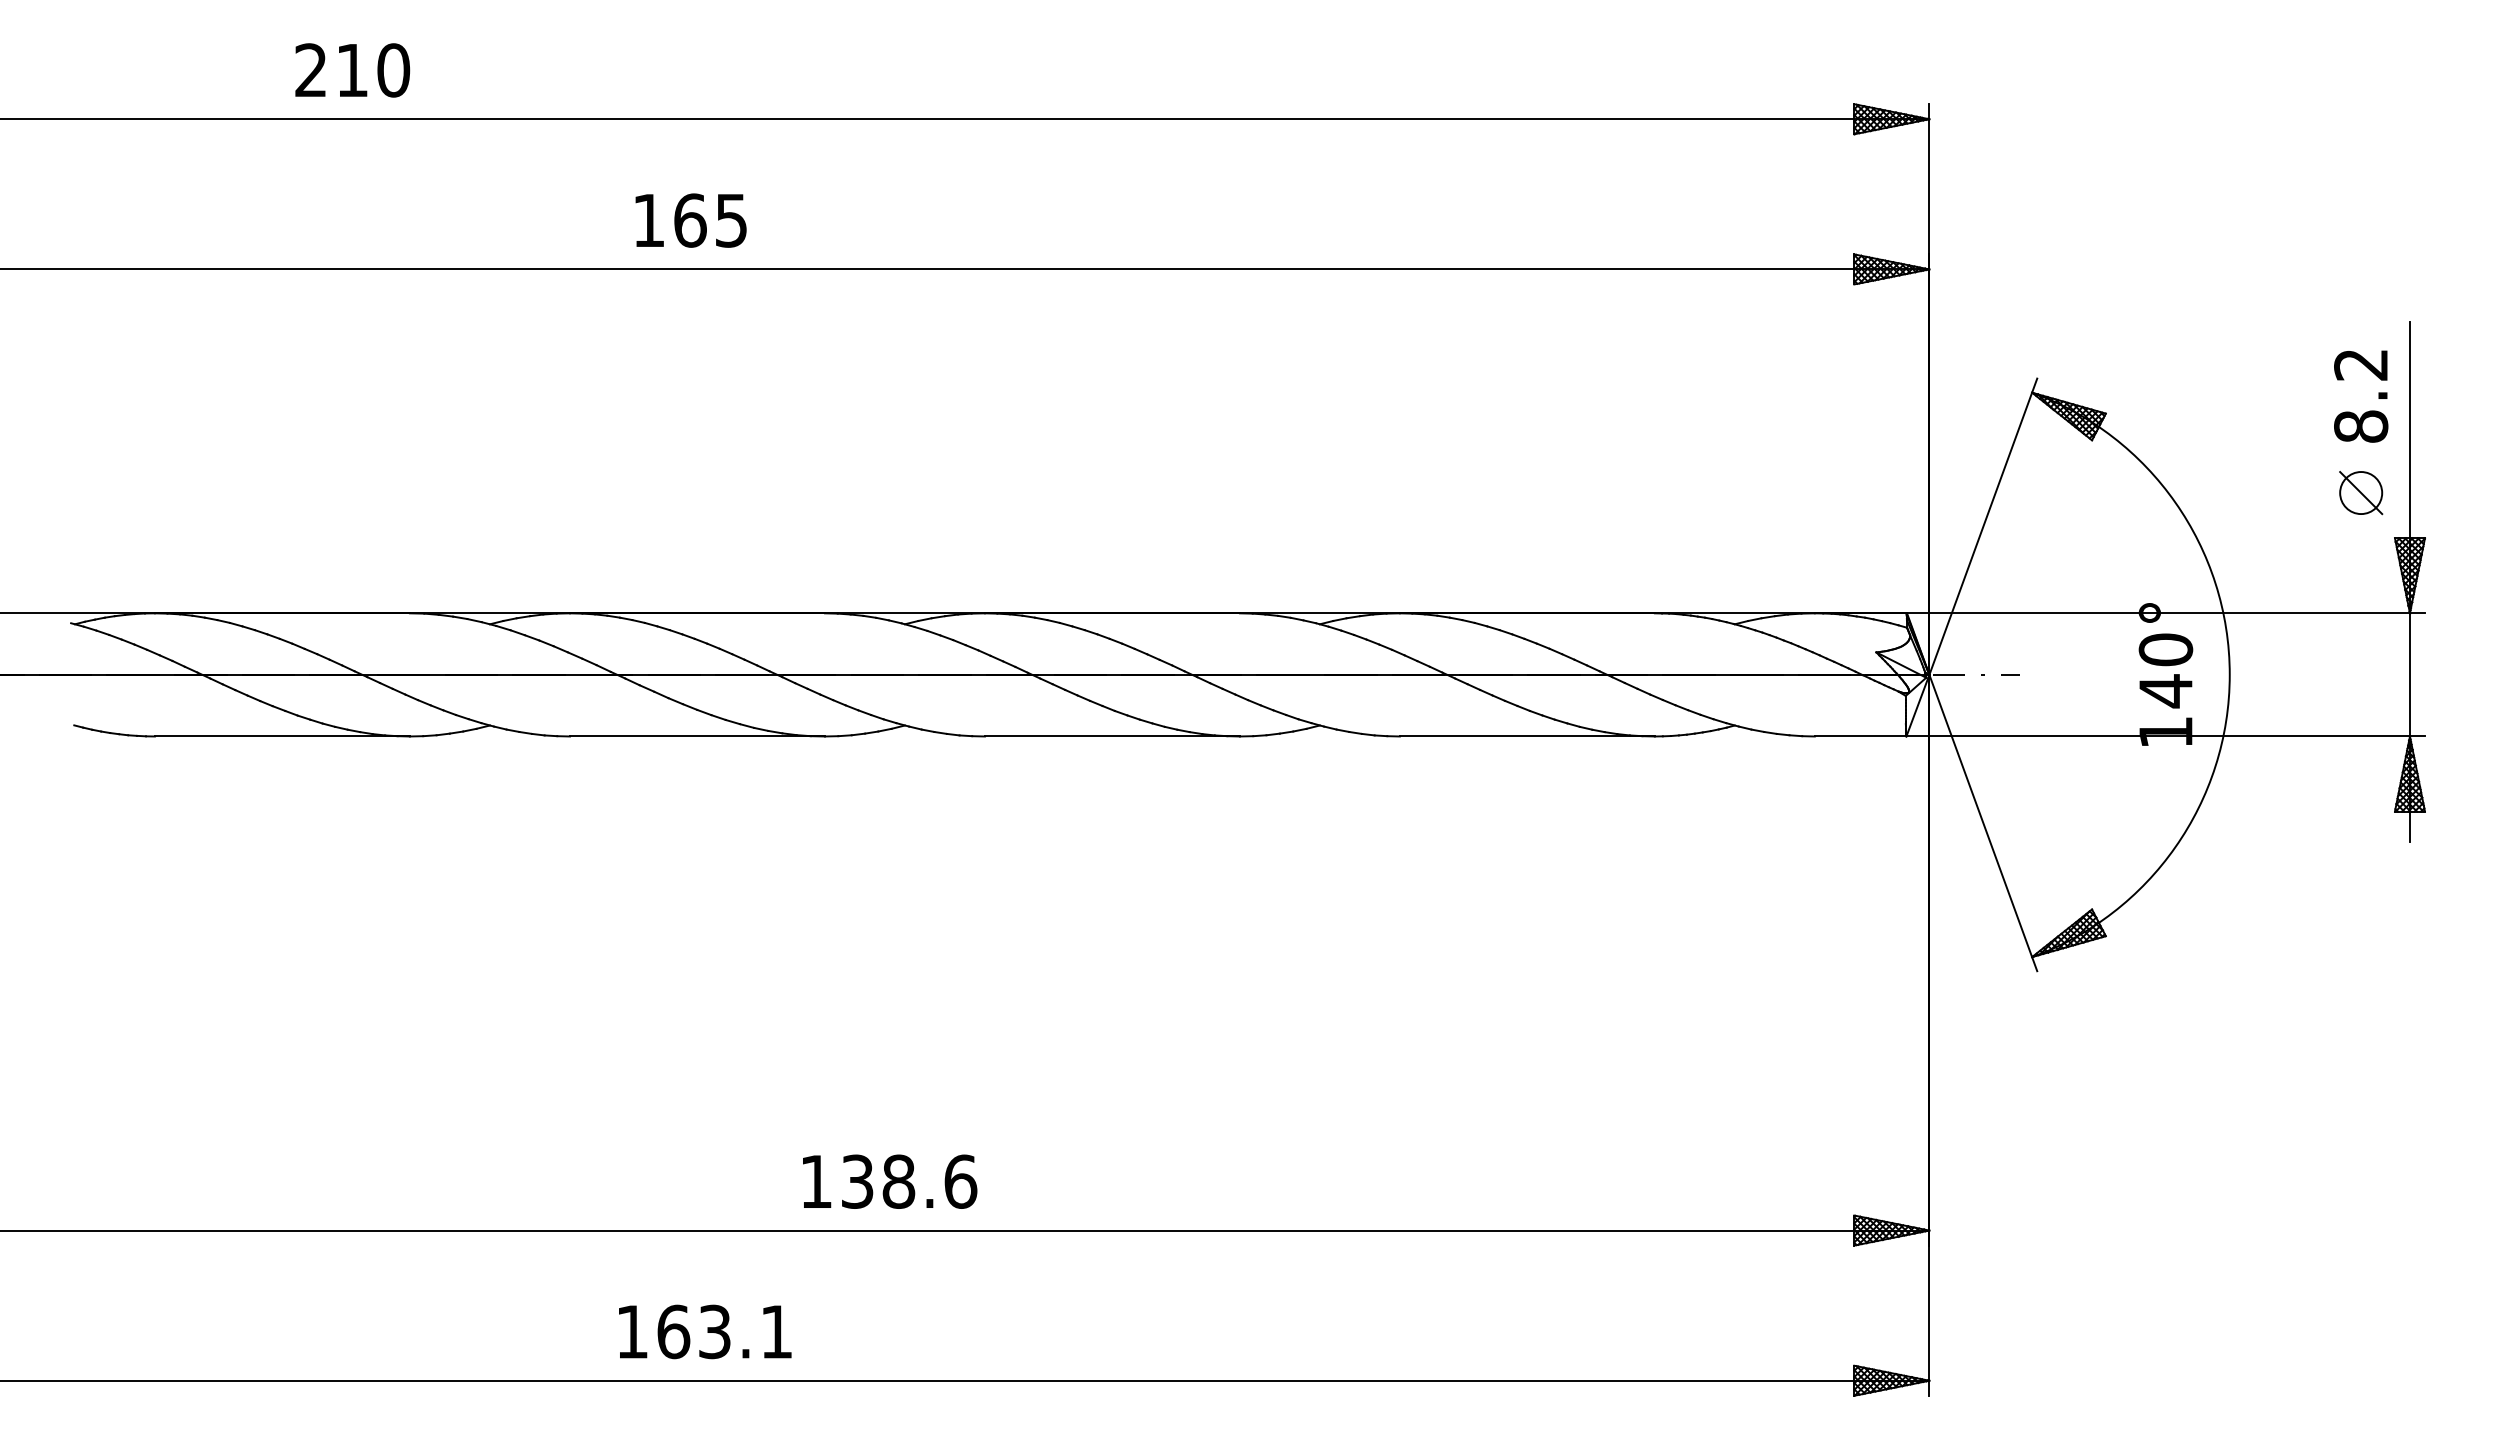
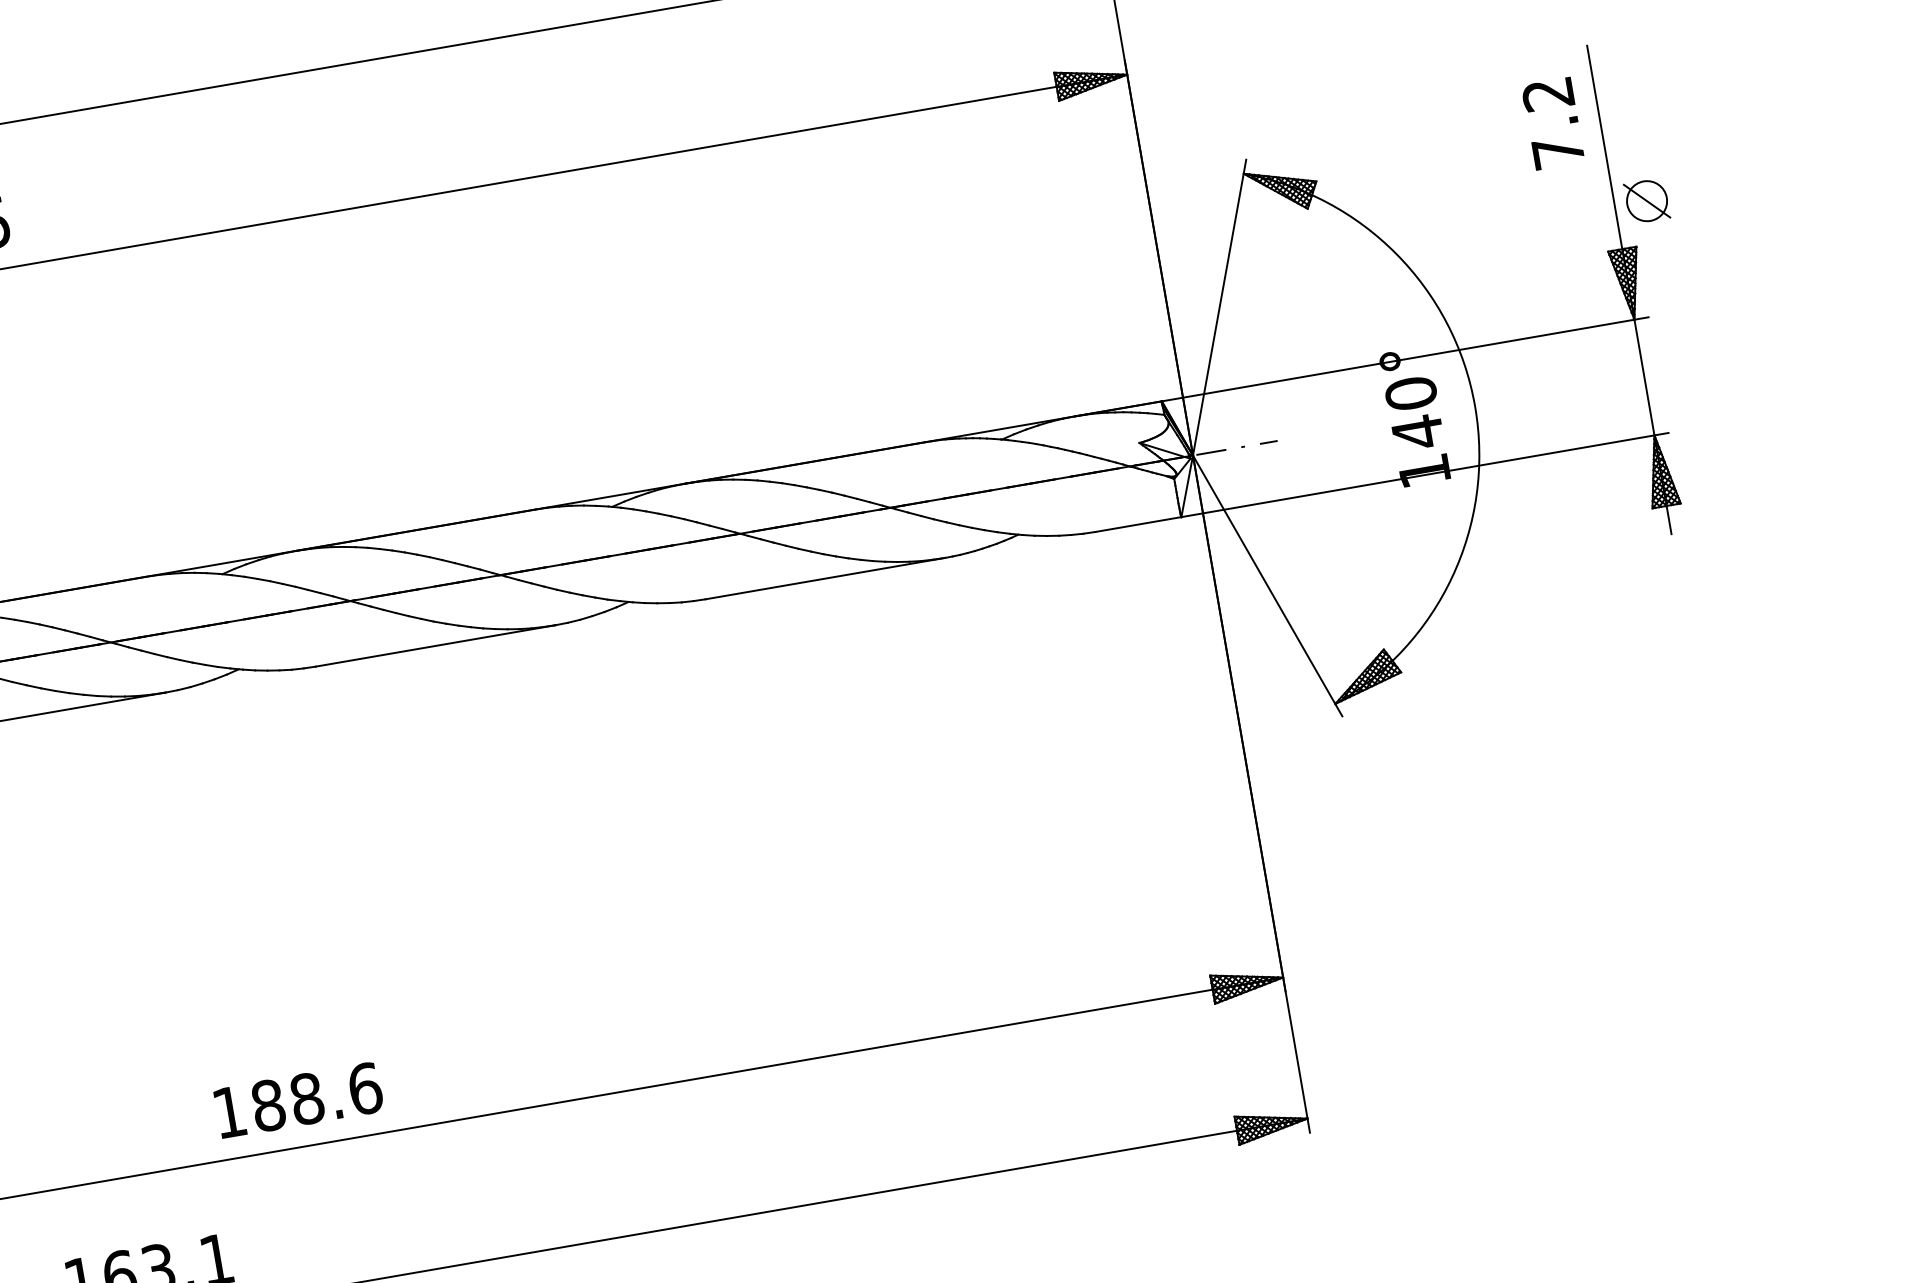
text: (2361, 426) -> (1558, 152), 8.2 -> 7.2
part: (2361, 493) -> (1647, 201), moved
text: (857, 1181) -> (268, 1105), 138.6 -> 188.6

